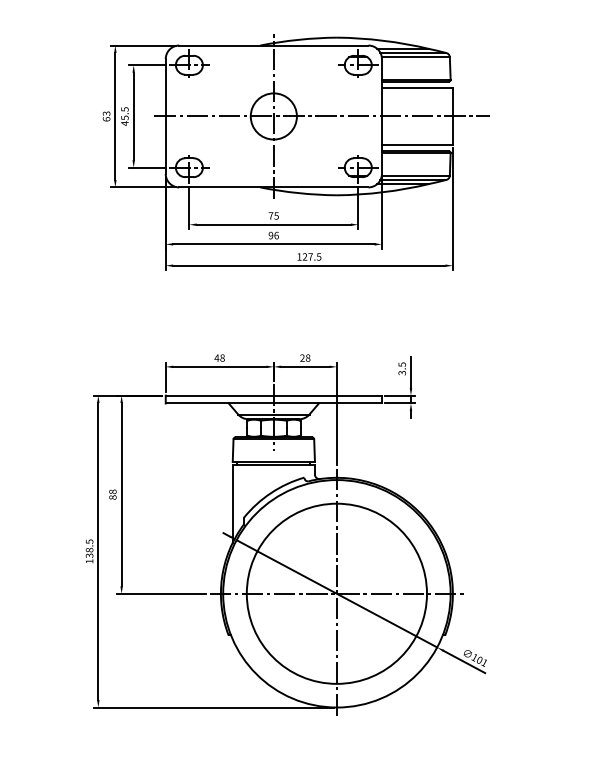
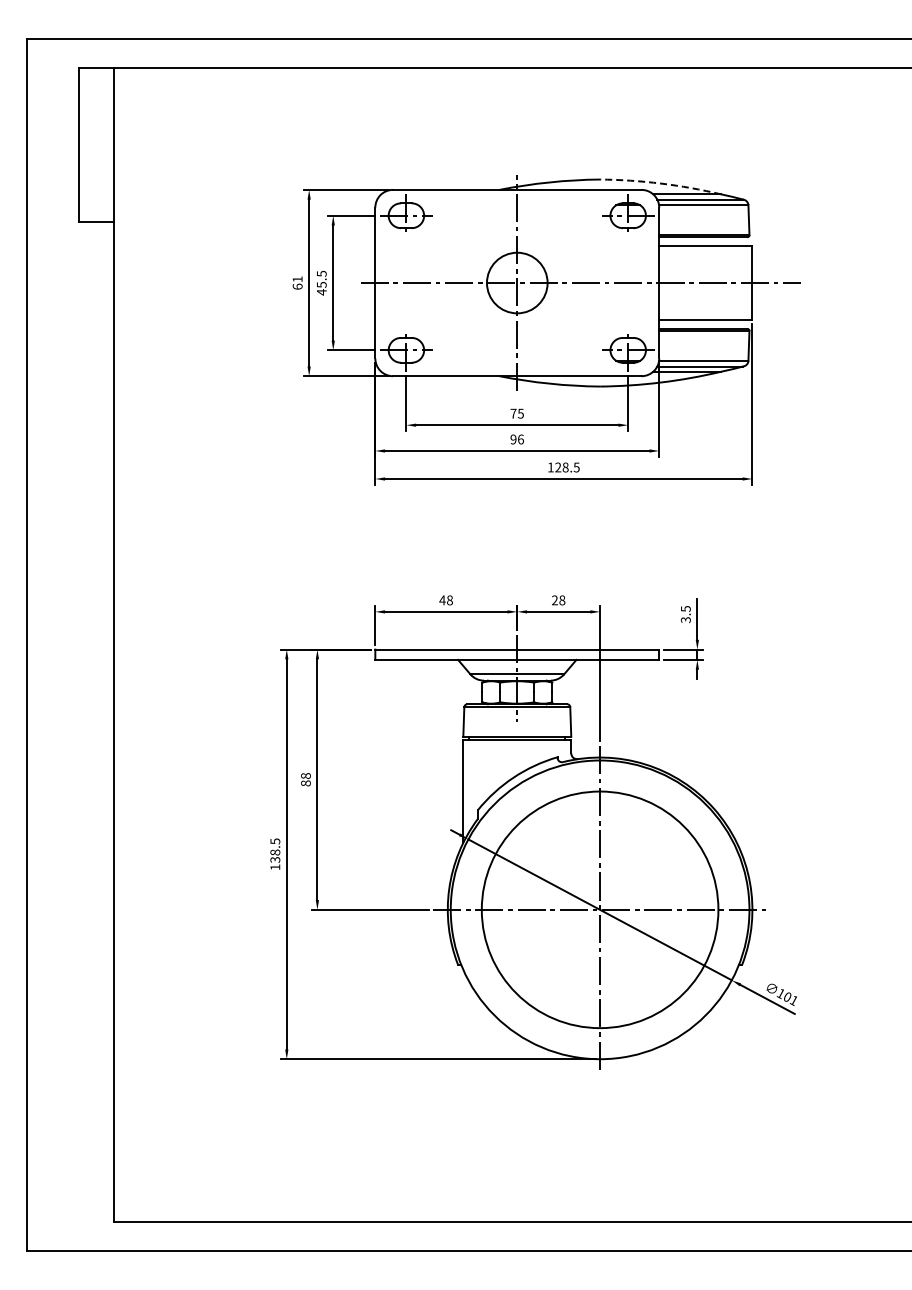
arc: (382, 40) -> (660, 183), solid -> dashed
text: (106, 113) -> (297, 279), 63 -> 61
text: (310, 256) -> (565, 467), 127.5 -> 128.5

